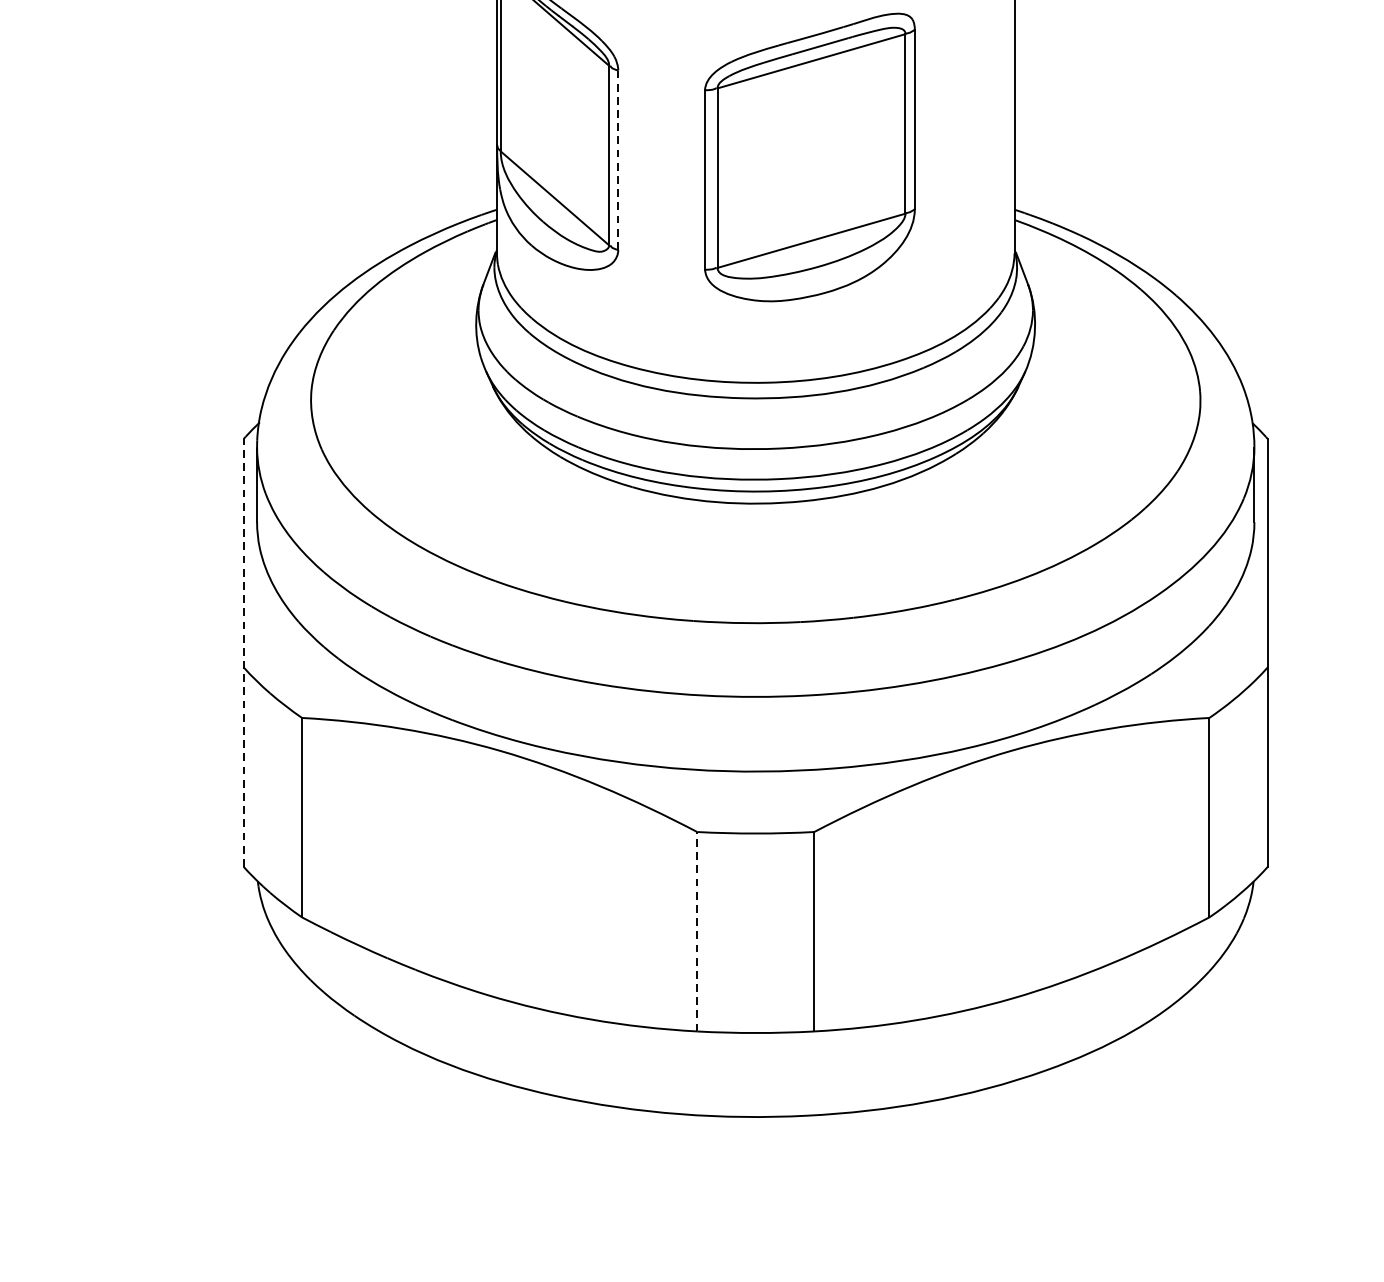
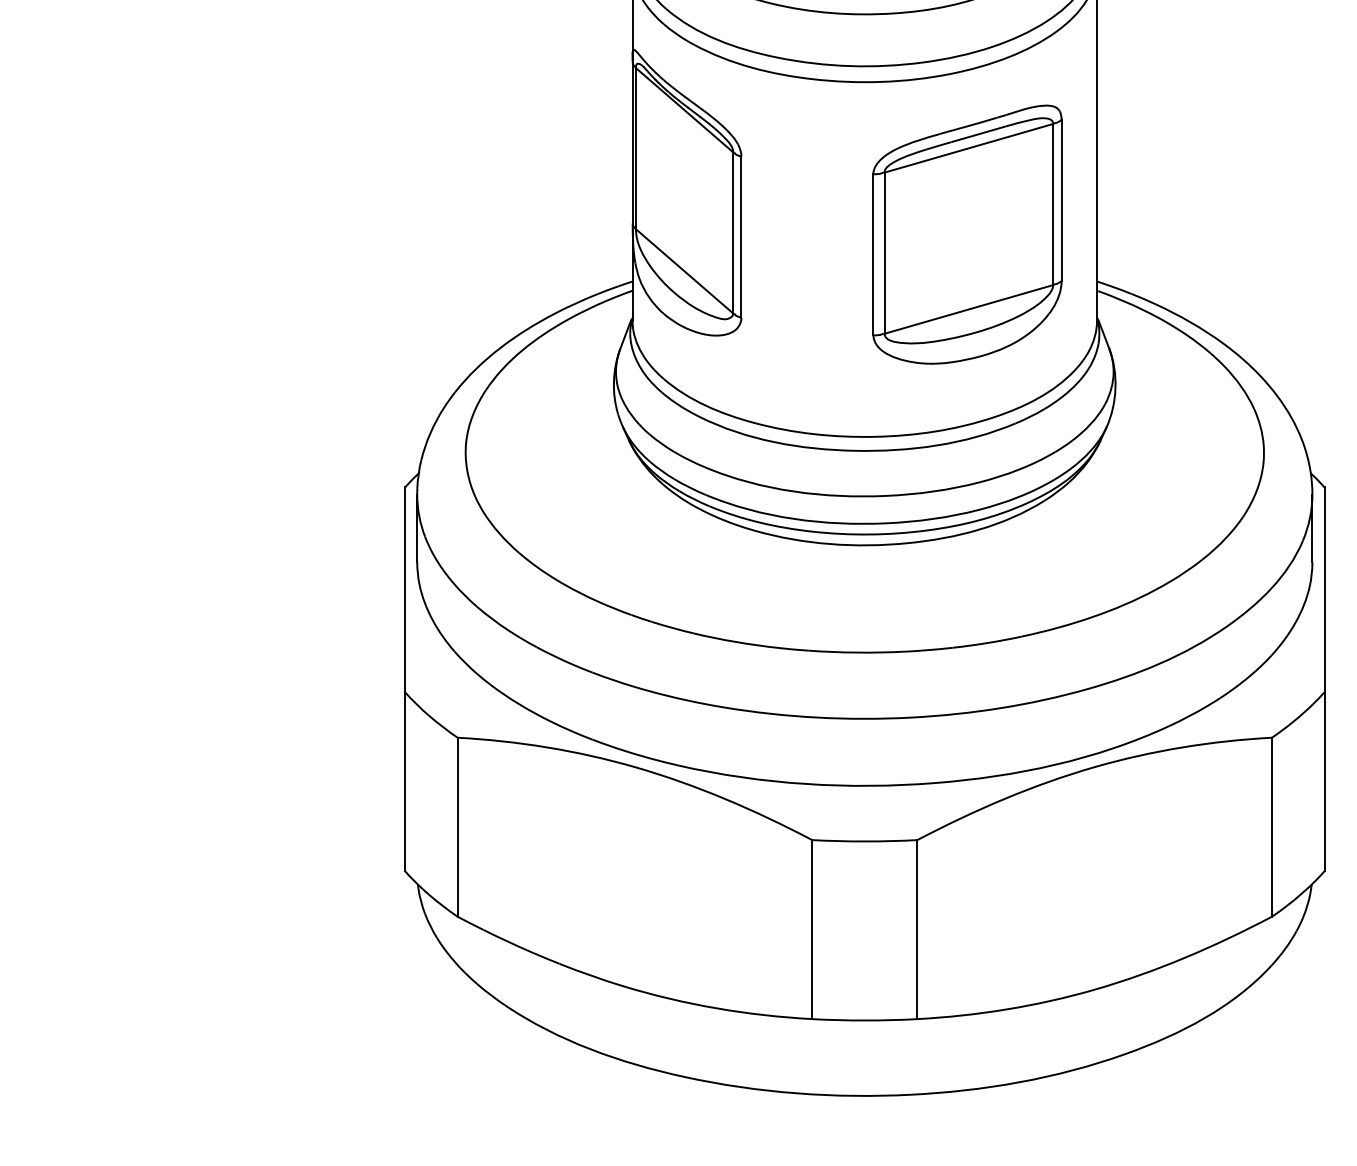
part: (809, 157) -> (967, 234), moved
line: (618, 160) -> (741, 237), dashed -> solid
line: (244, 653) -> (405, 679), dashed -> solid
line: (697, 931) -> (812, 929), dashed -> solid

